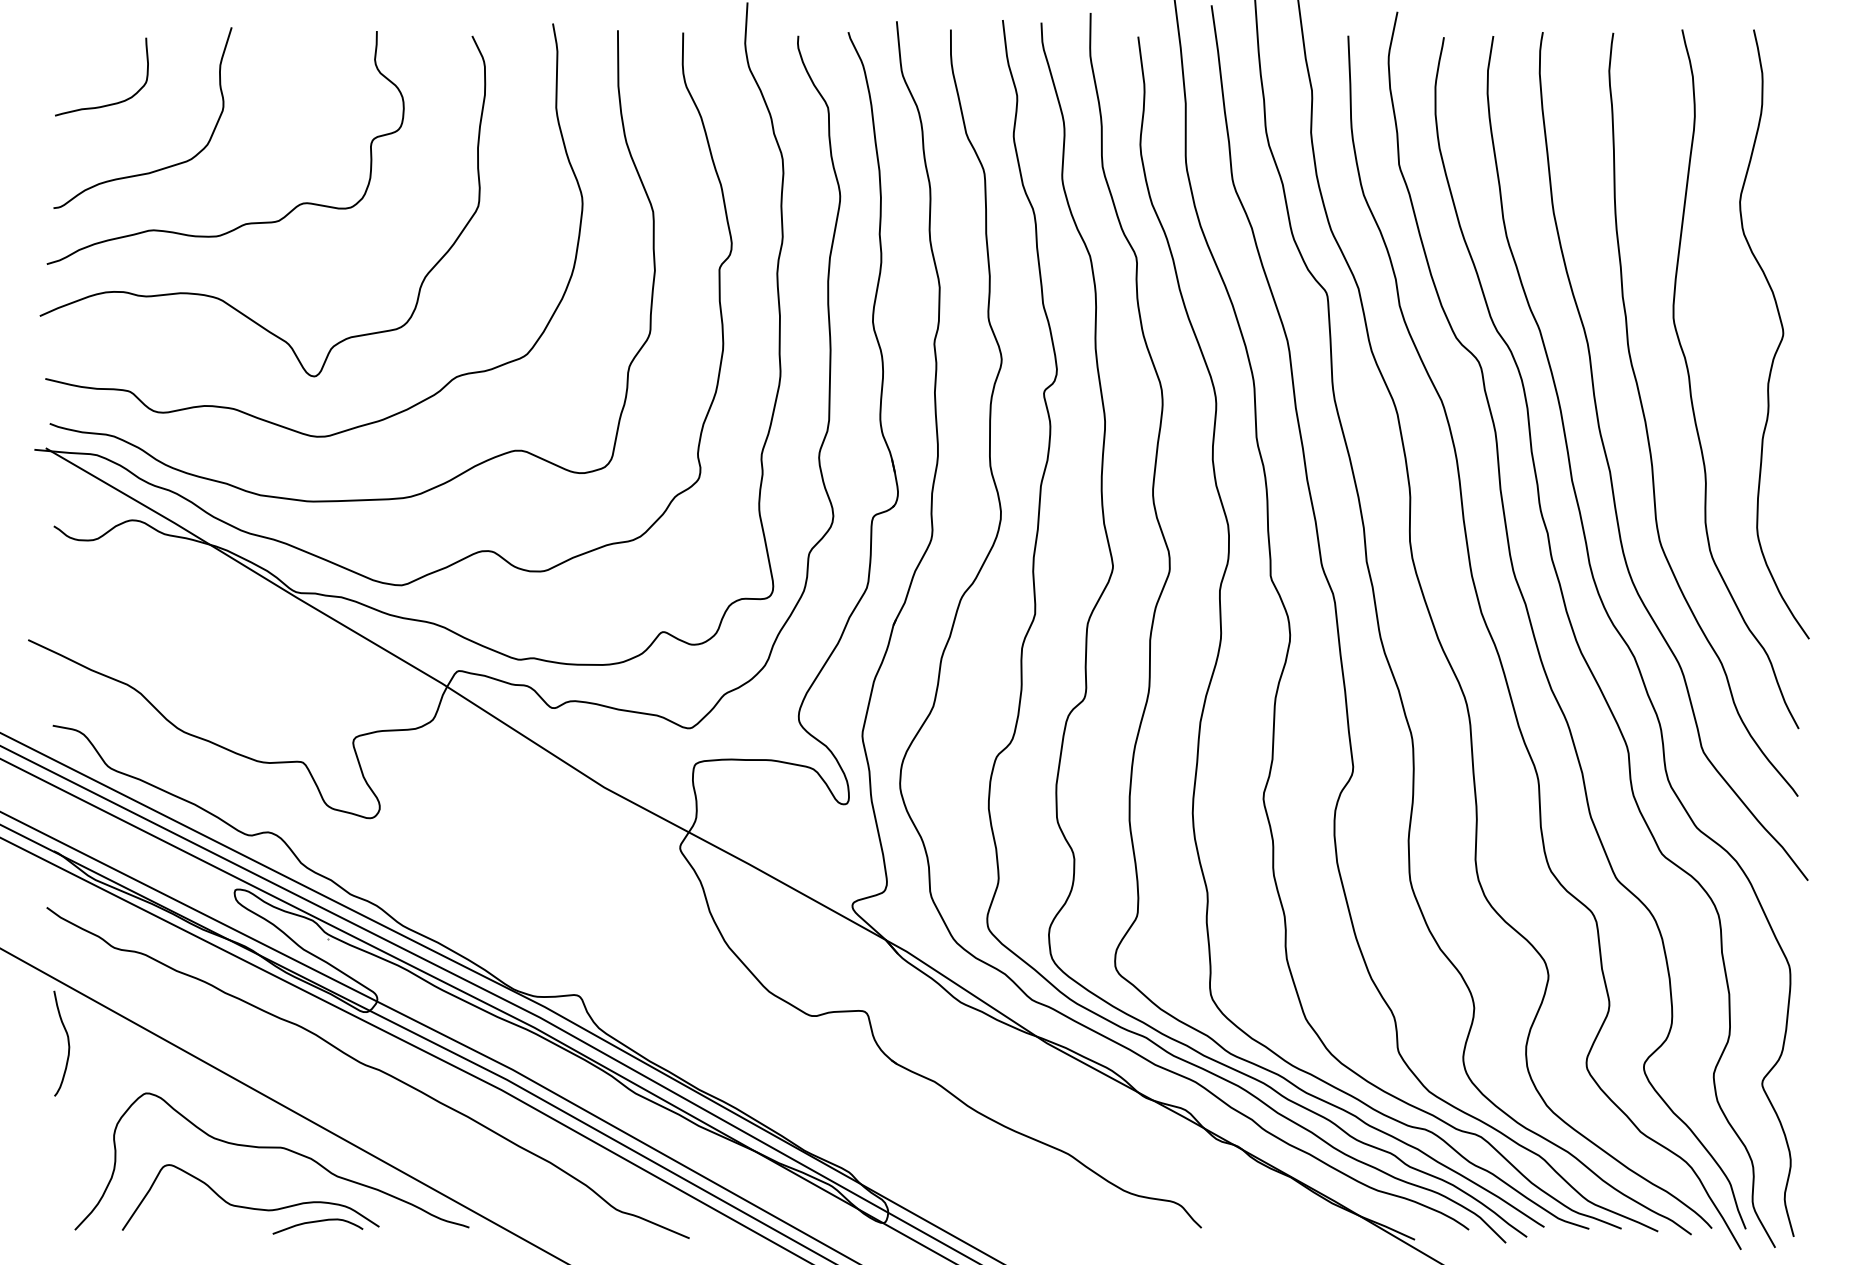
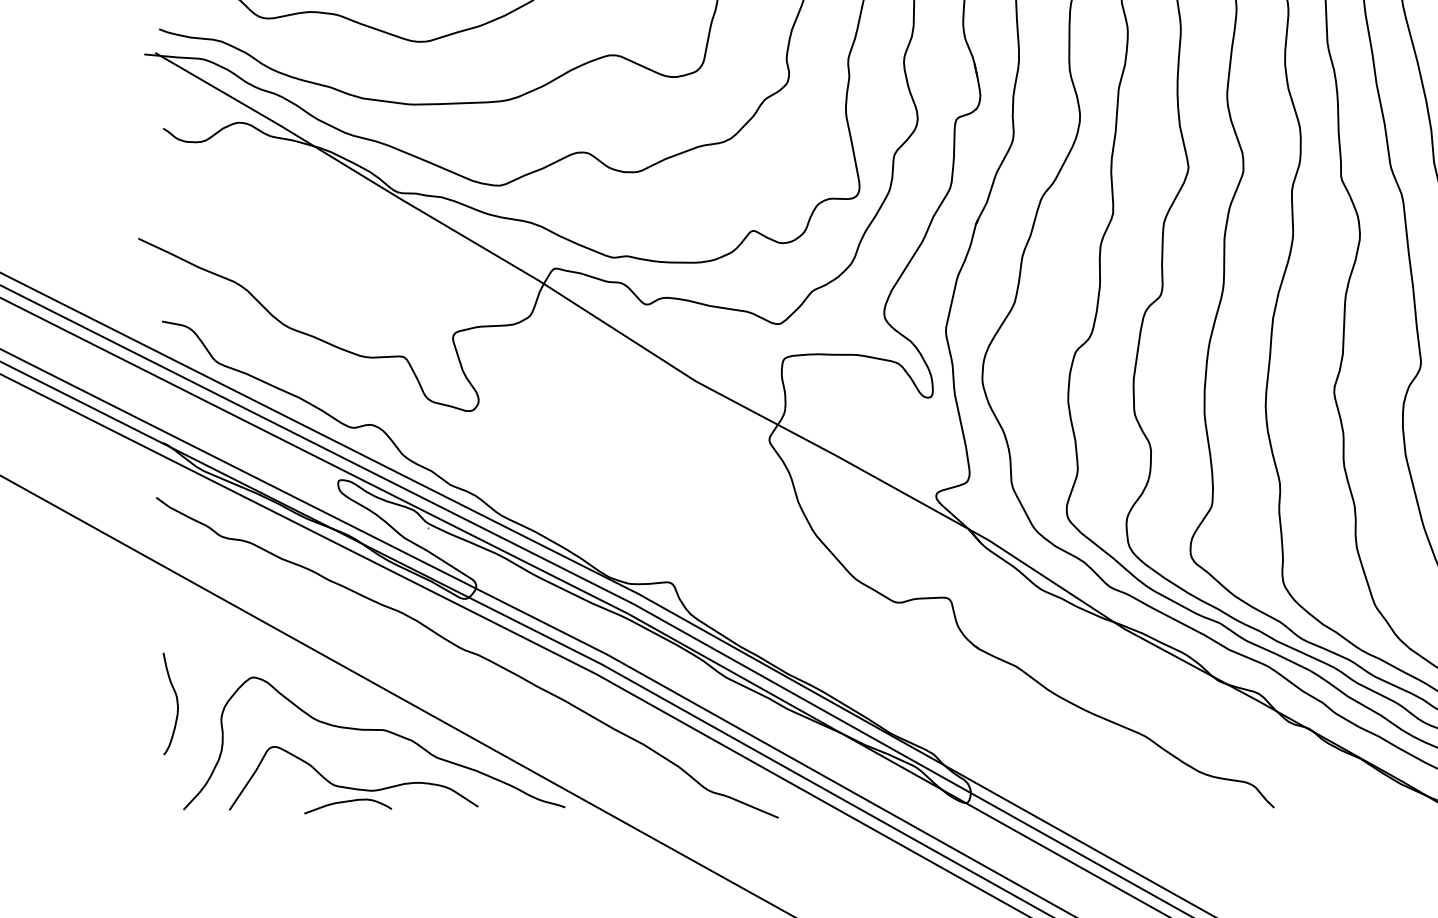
curve: (67, 1042) -> (176, 702), moved
curve: (317, 1222) -> (347, 802), moved

